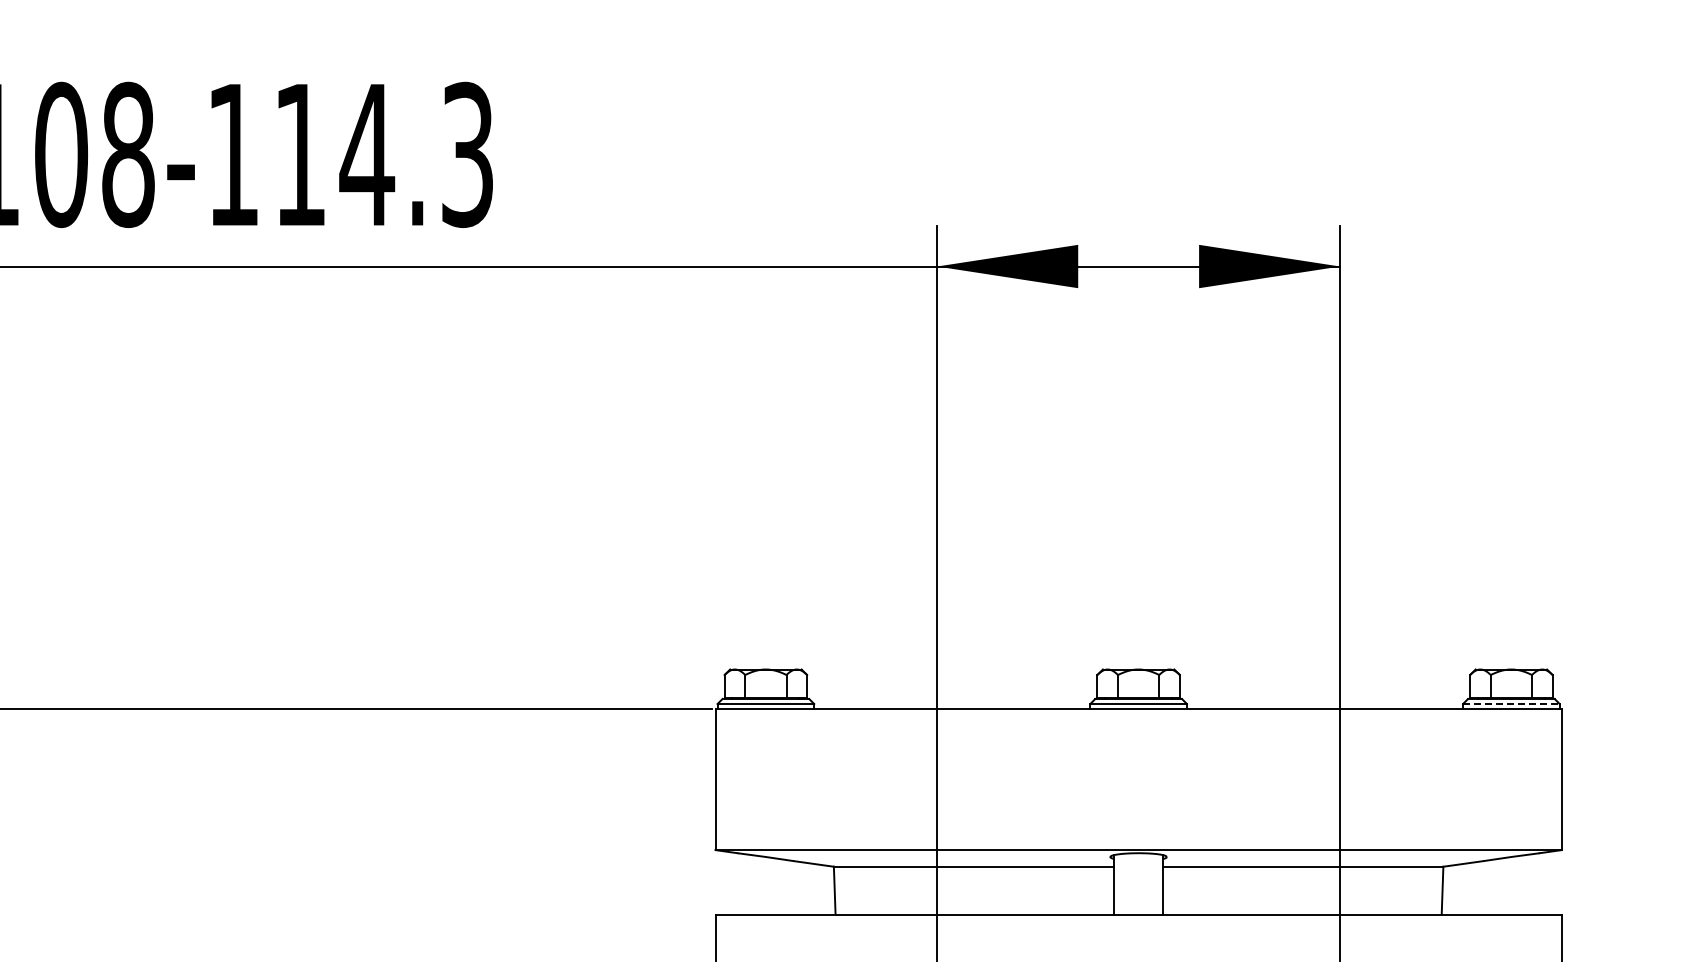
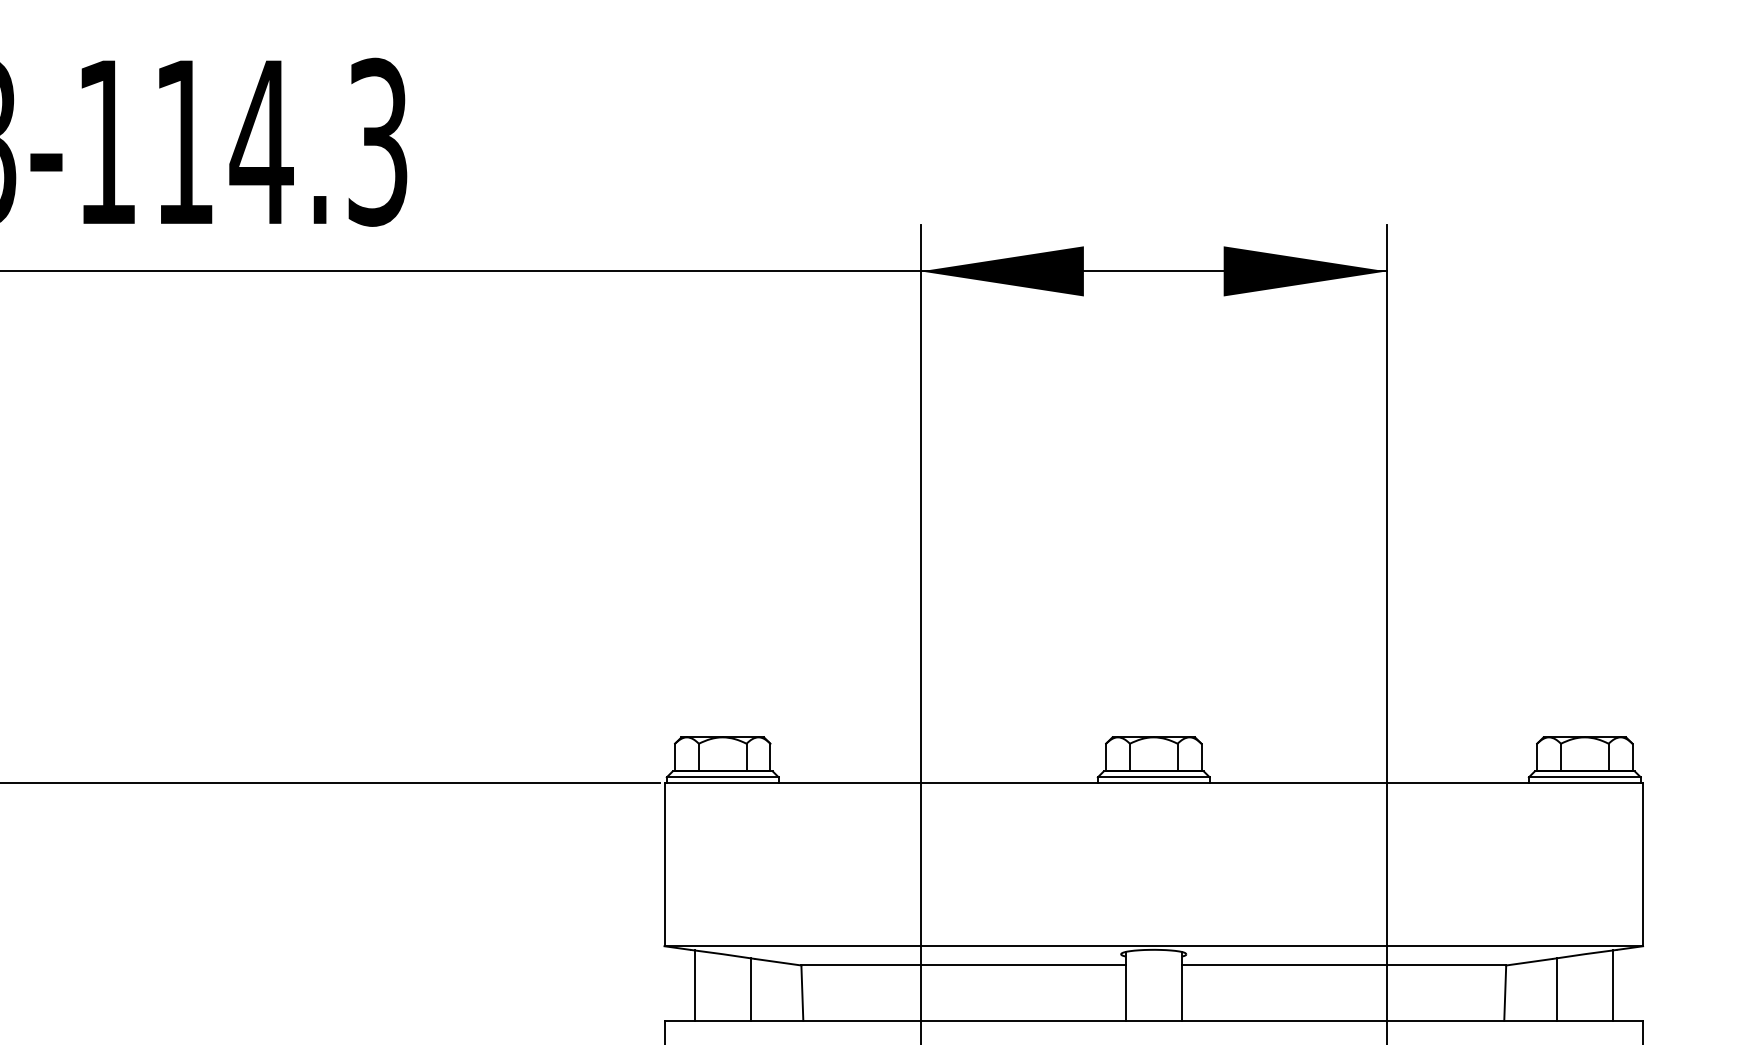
line: (1511, 704) -> (1584, 777), dashed -> solid
line: (741, 883) -> (694, 984), added
line: (1535, 883) -> (1612, 984), added
line: (790, 887) -> (751, 989), added
line: (1487, 887) -> (1557, 989), added

